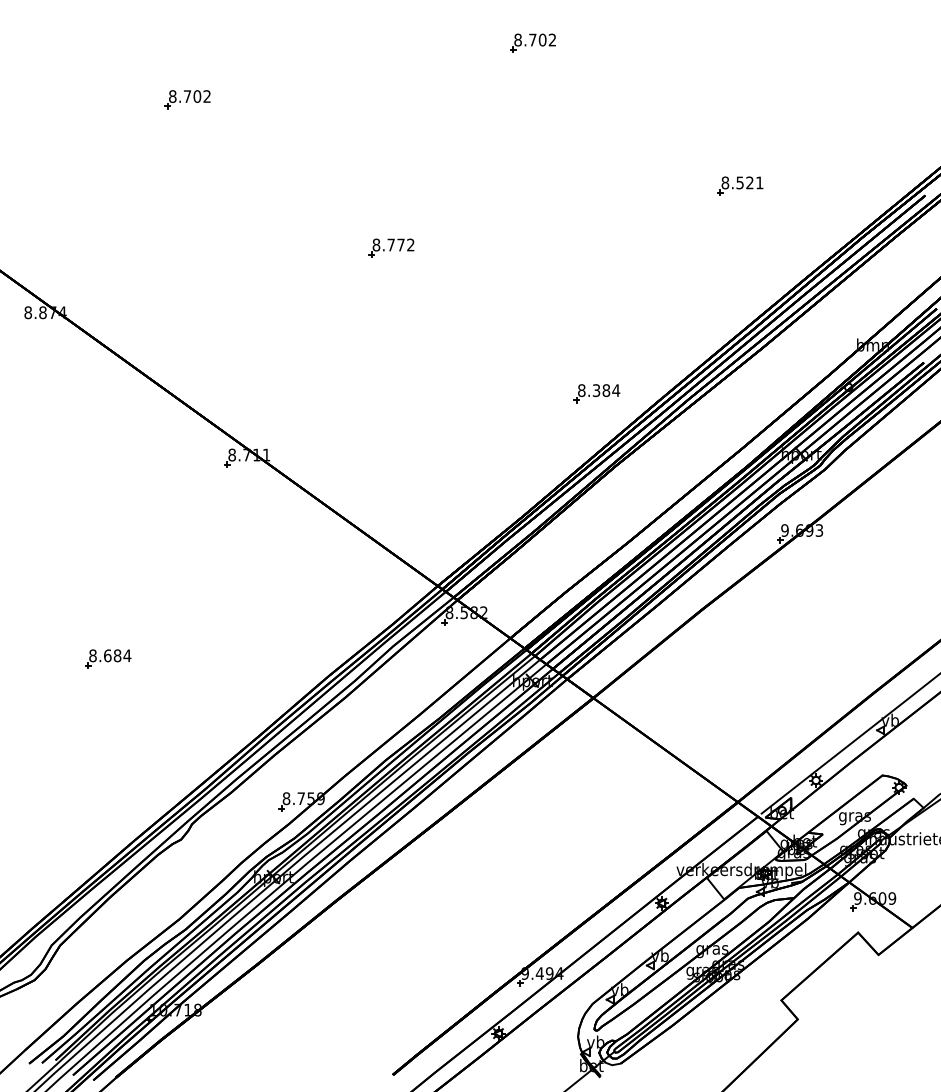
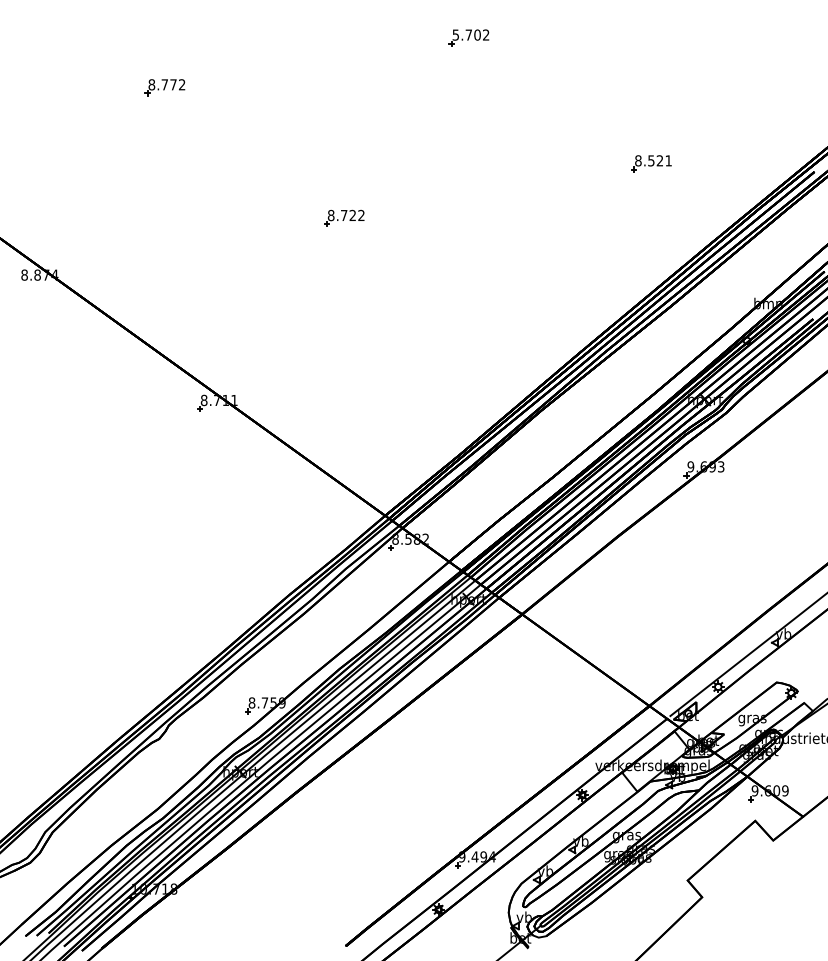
text: (517, 39) -> (455, 34), 8.702 -> 5.702
text: (197, 96) -> (173, 84), 8.702 -> 8.772
text: (400, 244) -> (352, 215), 8.772 -> 8.722
part: (596, 393) -> (524, 346), removed
part: (108, 658) -> (95, 579), removed

